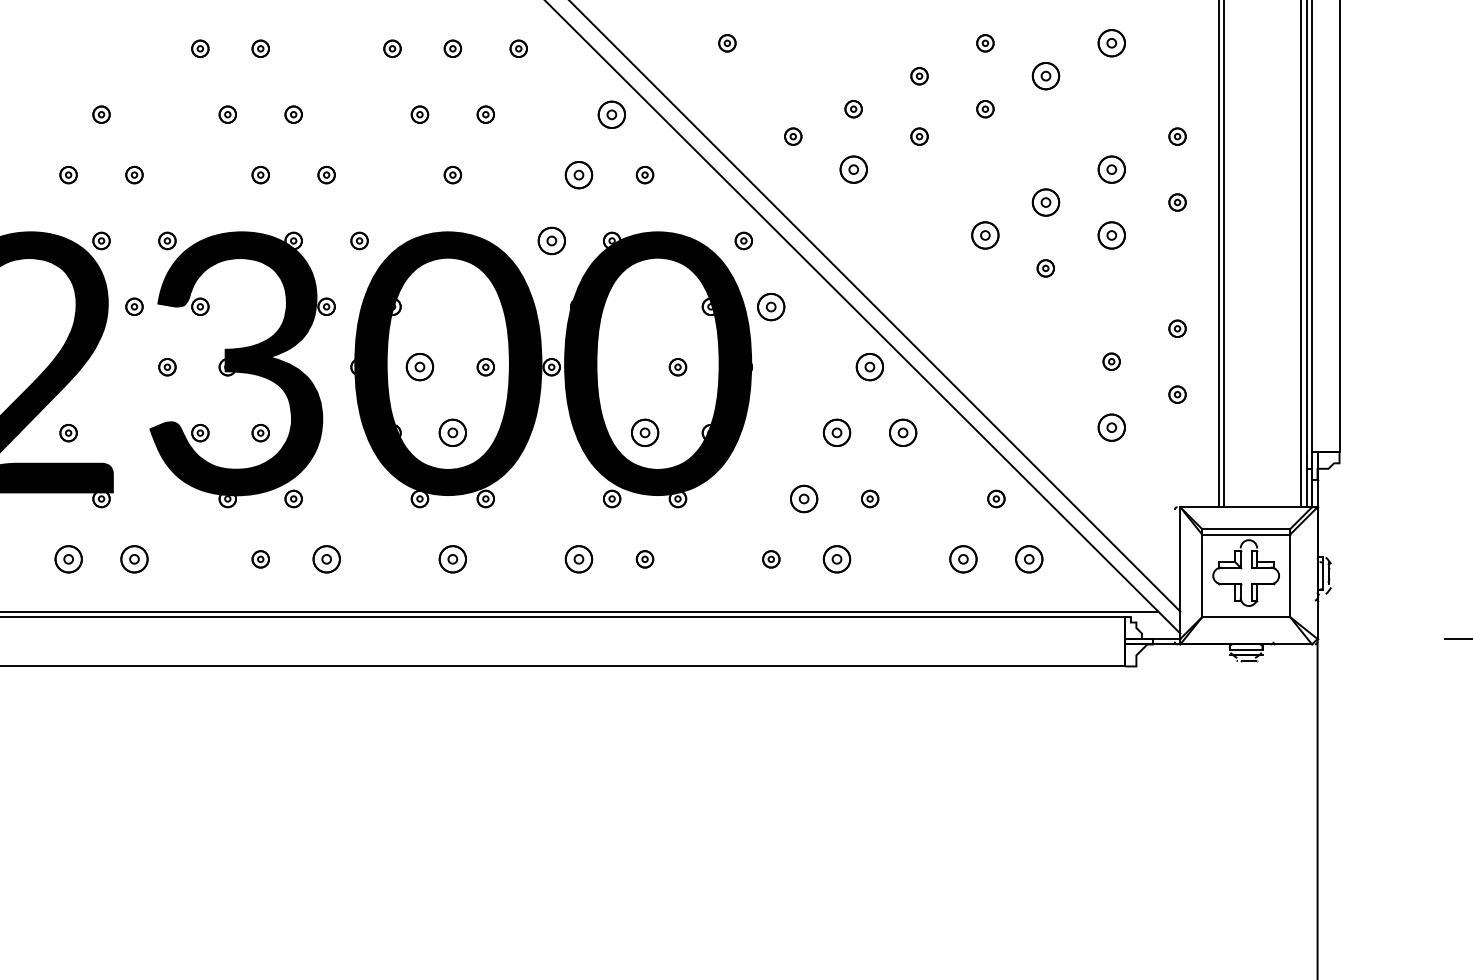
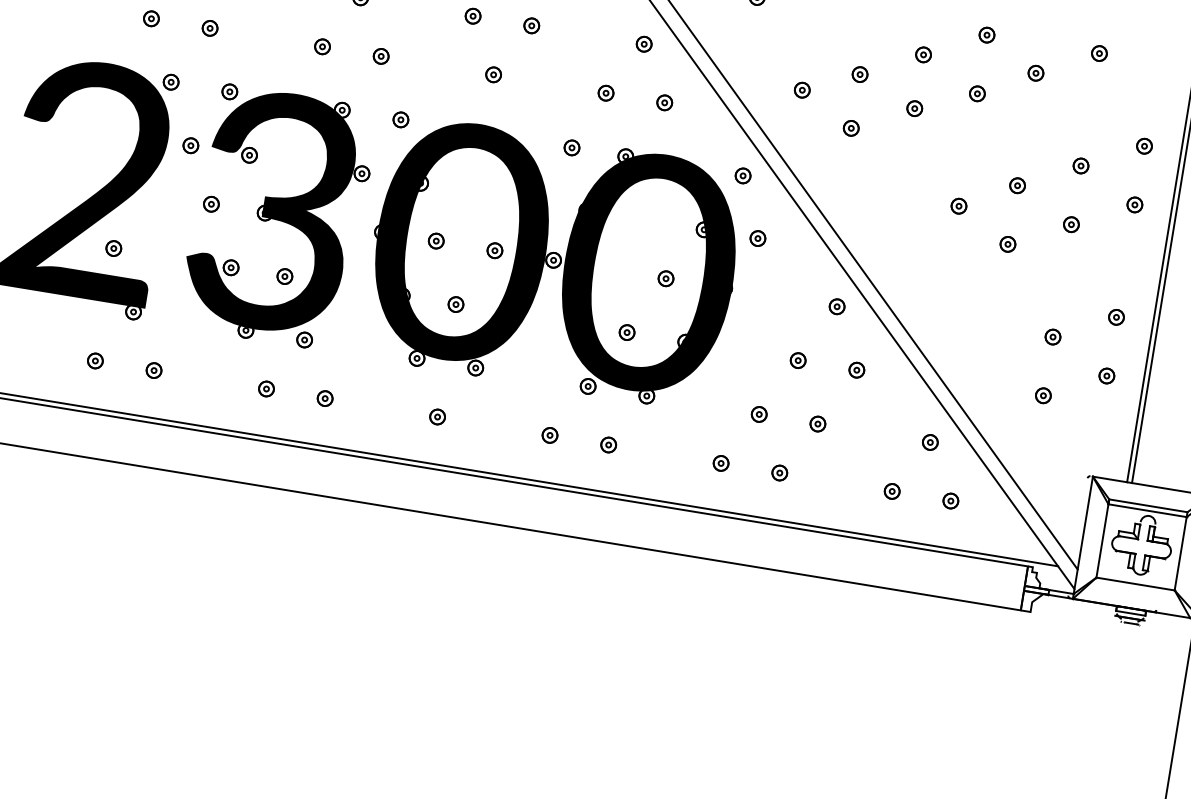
part: (1111, 43) -> (1099, 53), size x0.62
part: (1045, 76) -> (1035, 73), size x0.62
part: (612, 114) -> (644, 44), size x0.62
part: (853, 169) -> (851, 128), size x0.62
part: (1111, 169) -> (1080, 165), size x0.62
part: (579, 174) -> (606, 92), size x0.62
part: (1045, 202) -> (1017, 185), size x0.62
part: (985, 235) -> (959, 206), size x0.62
part: (1111, 235) -> (1071, 224), size x0.62
part: (551, 240) -> (571, 147), size x0.62
part: (771, 306) -> (758, 238), size x0.62
part: (419, 367) -> (435, 241), size x0.62
part: (870, 367) -> (837, 307), size x0.62
part: (1111, 427) -> (1043, 395), size x0.62
part: (452, 433) -> (455, 304), size x0.62
part: (644, 433) -> (626, 332), size x0.62
part: (837, 433) -> (798, 361), size x0.62
part: (902, 433) -> (856, 370), size x0.62
part: (804, 498) -> (759, 414), size x0.62
part: (68, 559) -> (95, 361), size x0.62
part: (134, 559) -> (154, 370), size x0.62
part: (326, 559) -> (325, 398), size x0.62
part: (452, 559) -> (437, 417), size x0.62
part: (579, 559) -> (550, 435), size x0.62
part: (837, 559) -> (780, 473), size x0.62
part: (963, 559) -> (892, 491), size x0.62
part: (1029, 559) -> (951, 501), size x0.62

